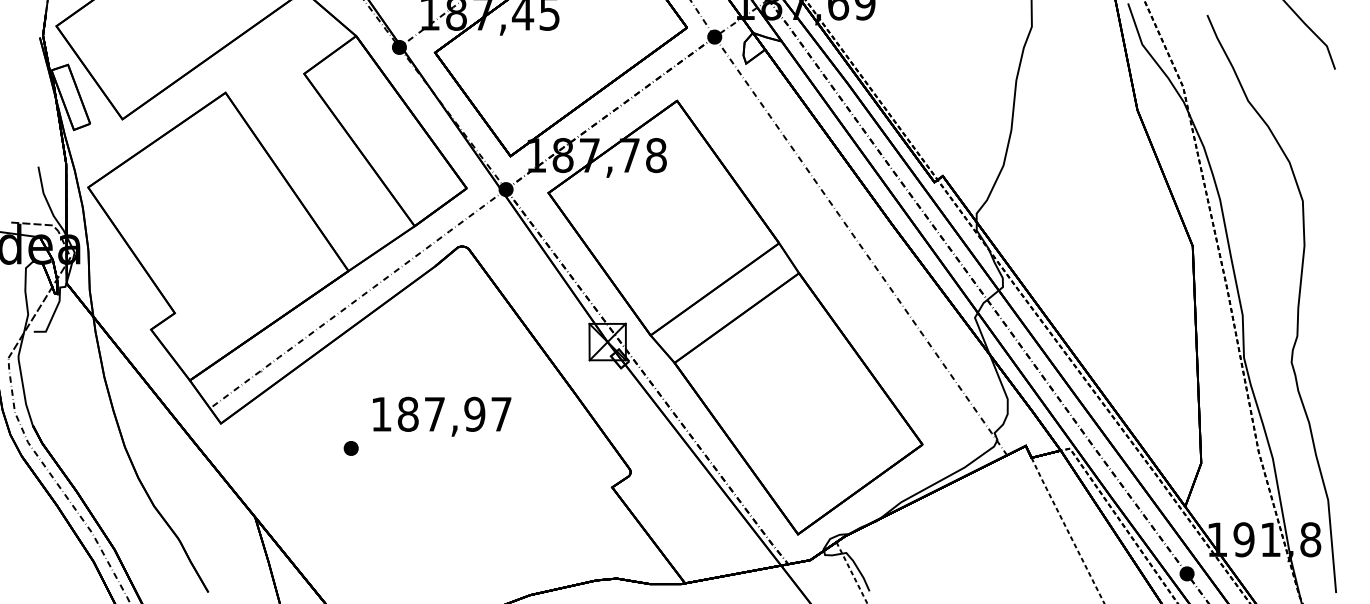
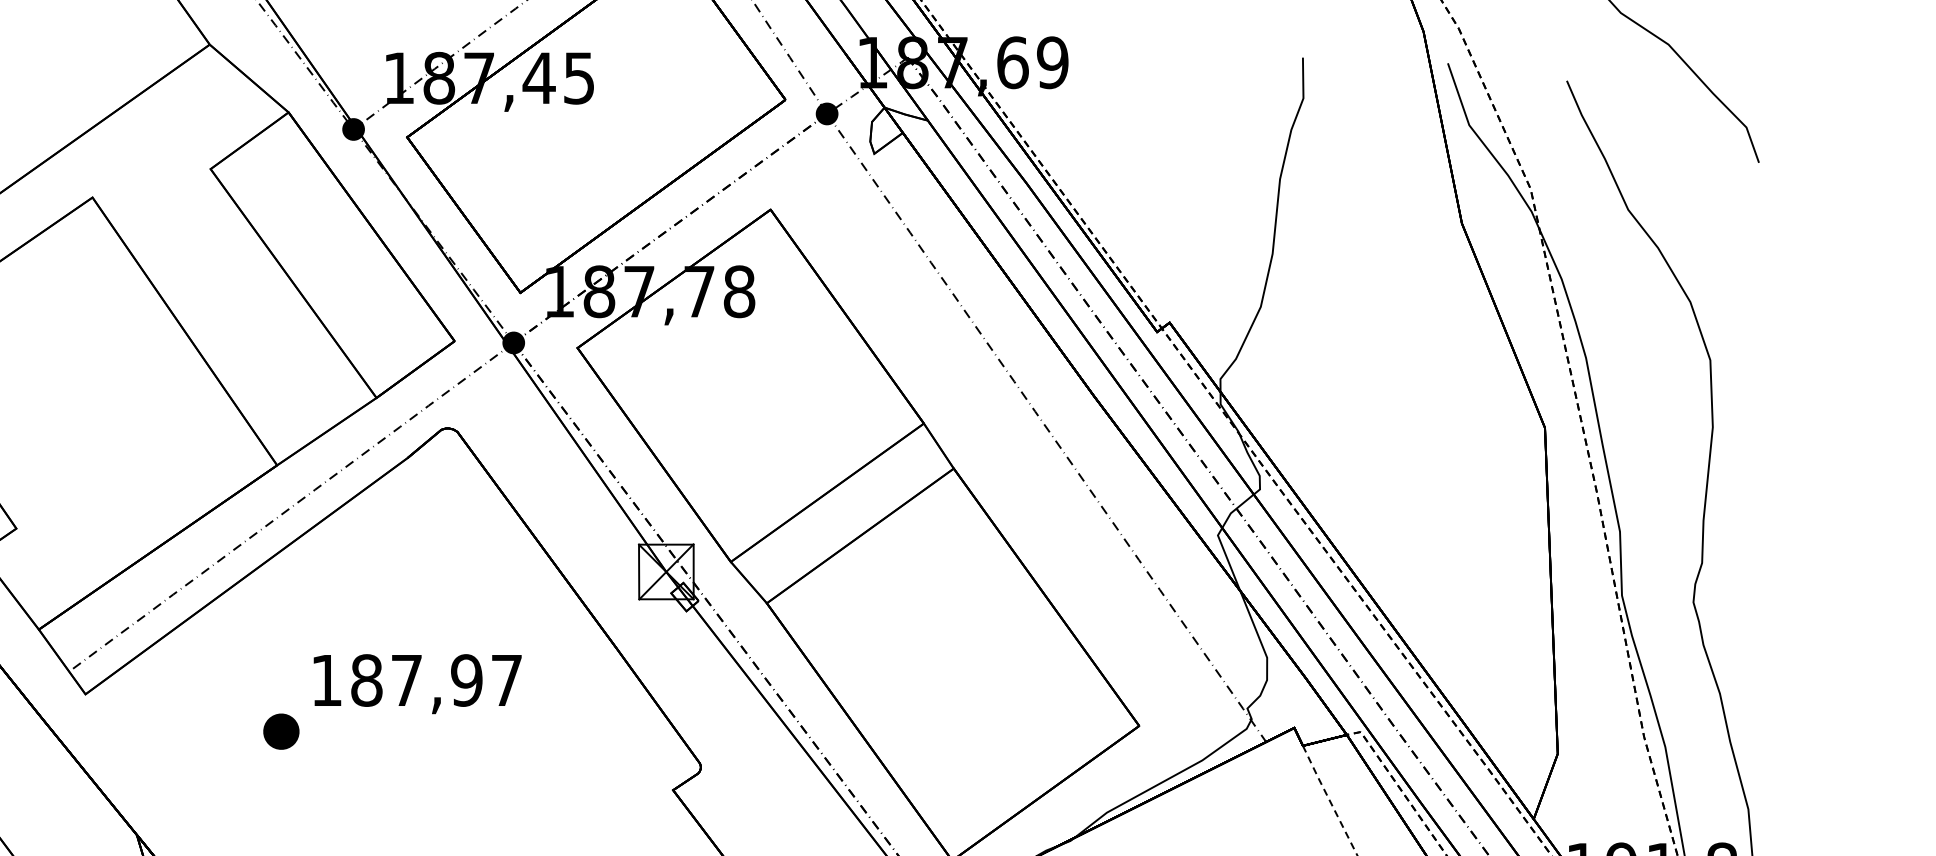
part: (350, 448) -> (280, 731), size x1.6

